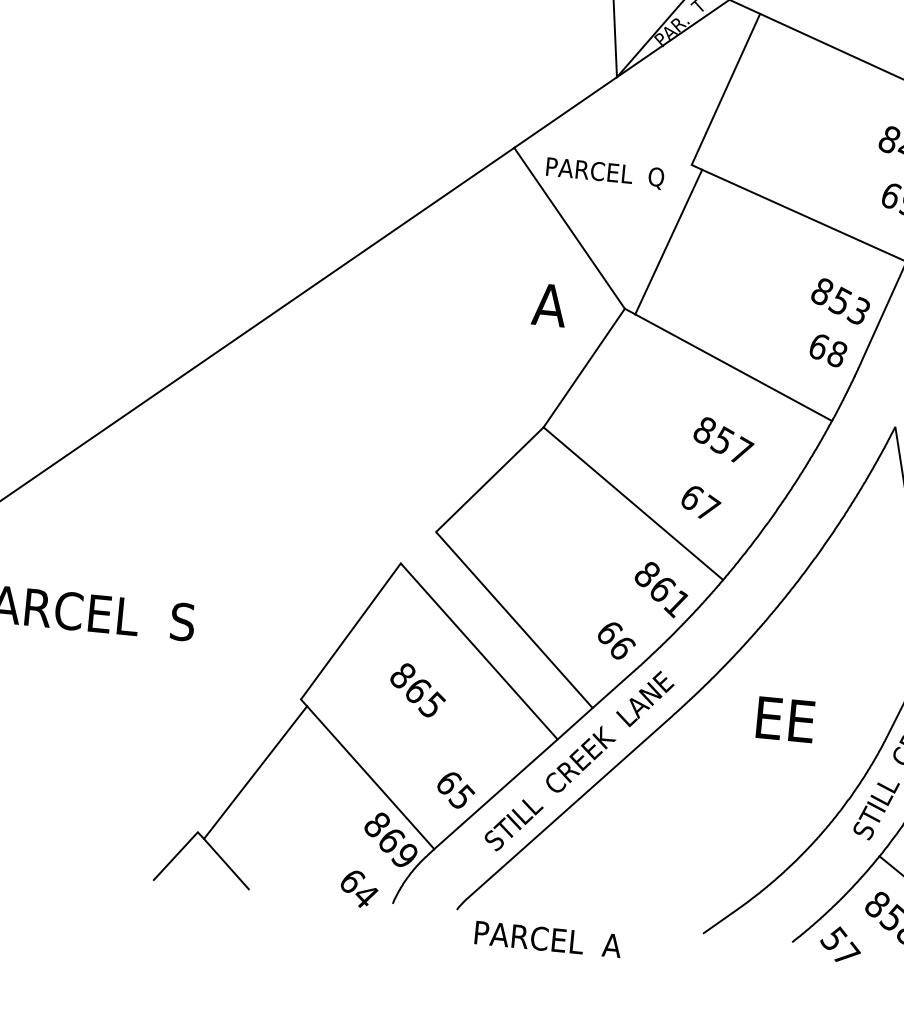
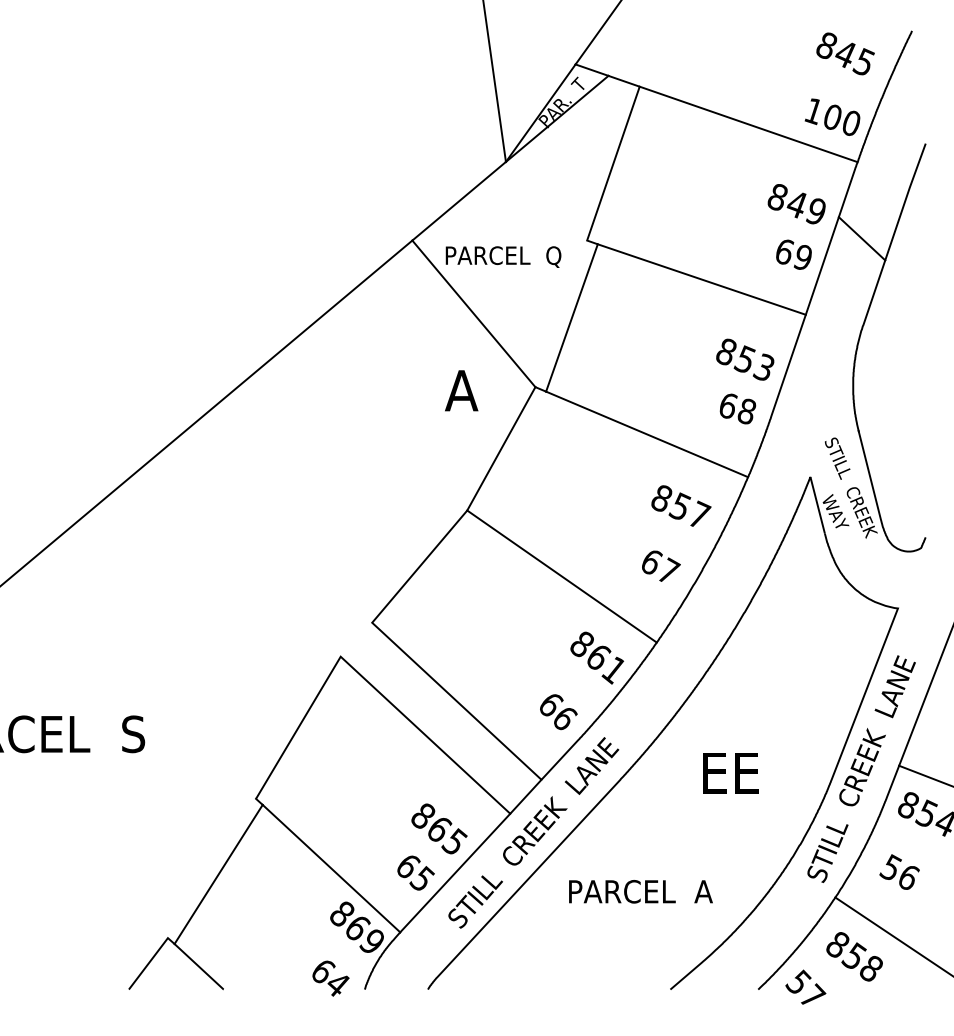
text: (724, 439) -> (681, 505), moved
text: (701, 502) -> (661, 565), moved
text: (418, 689) -> (439, 828), moved
text: (547, 939) -> (640, 891), moved

